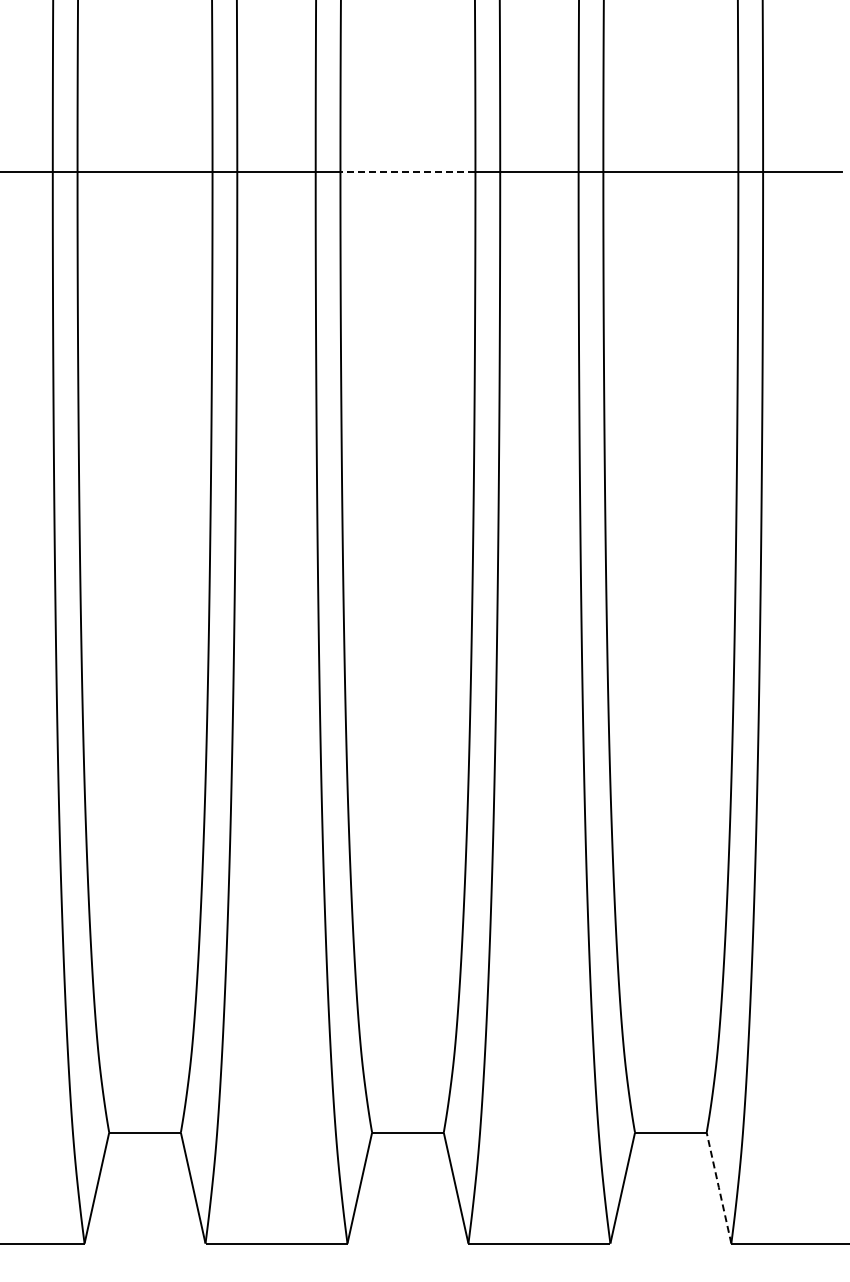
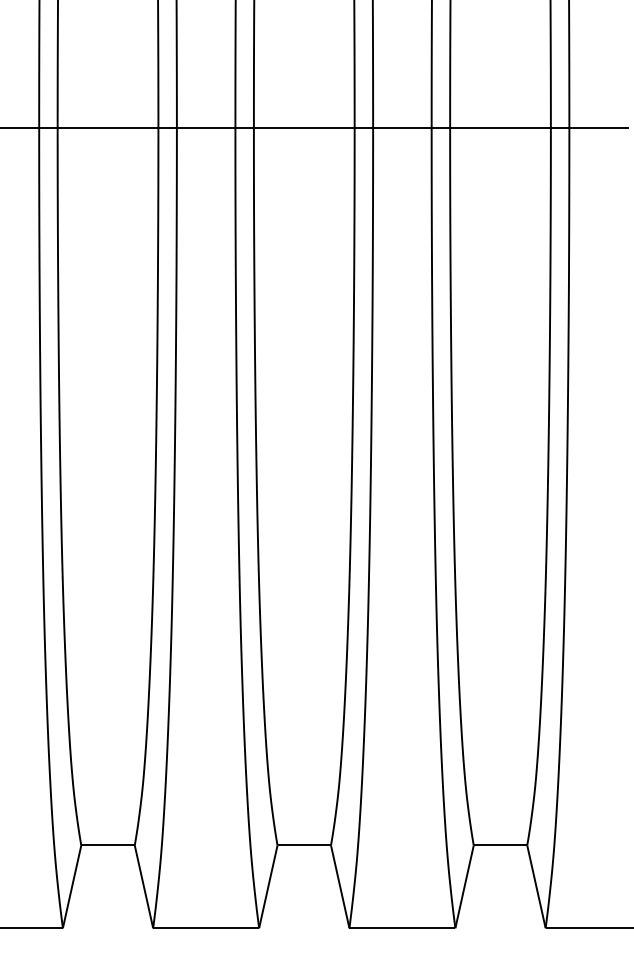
line: (407, 171) -> (303, 128), dashed -> solid
line: (718, 1187) -> (536, 886), dashed -> solid

